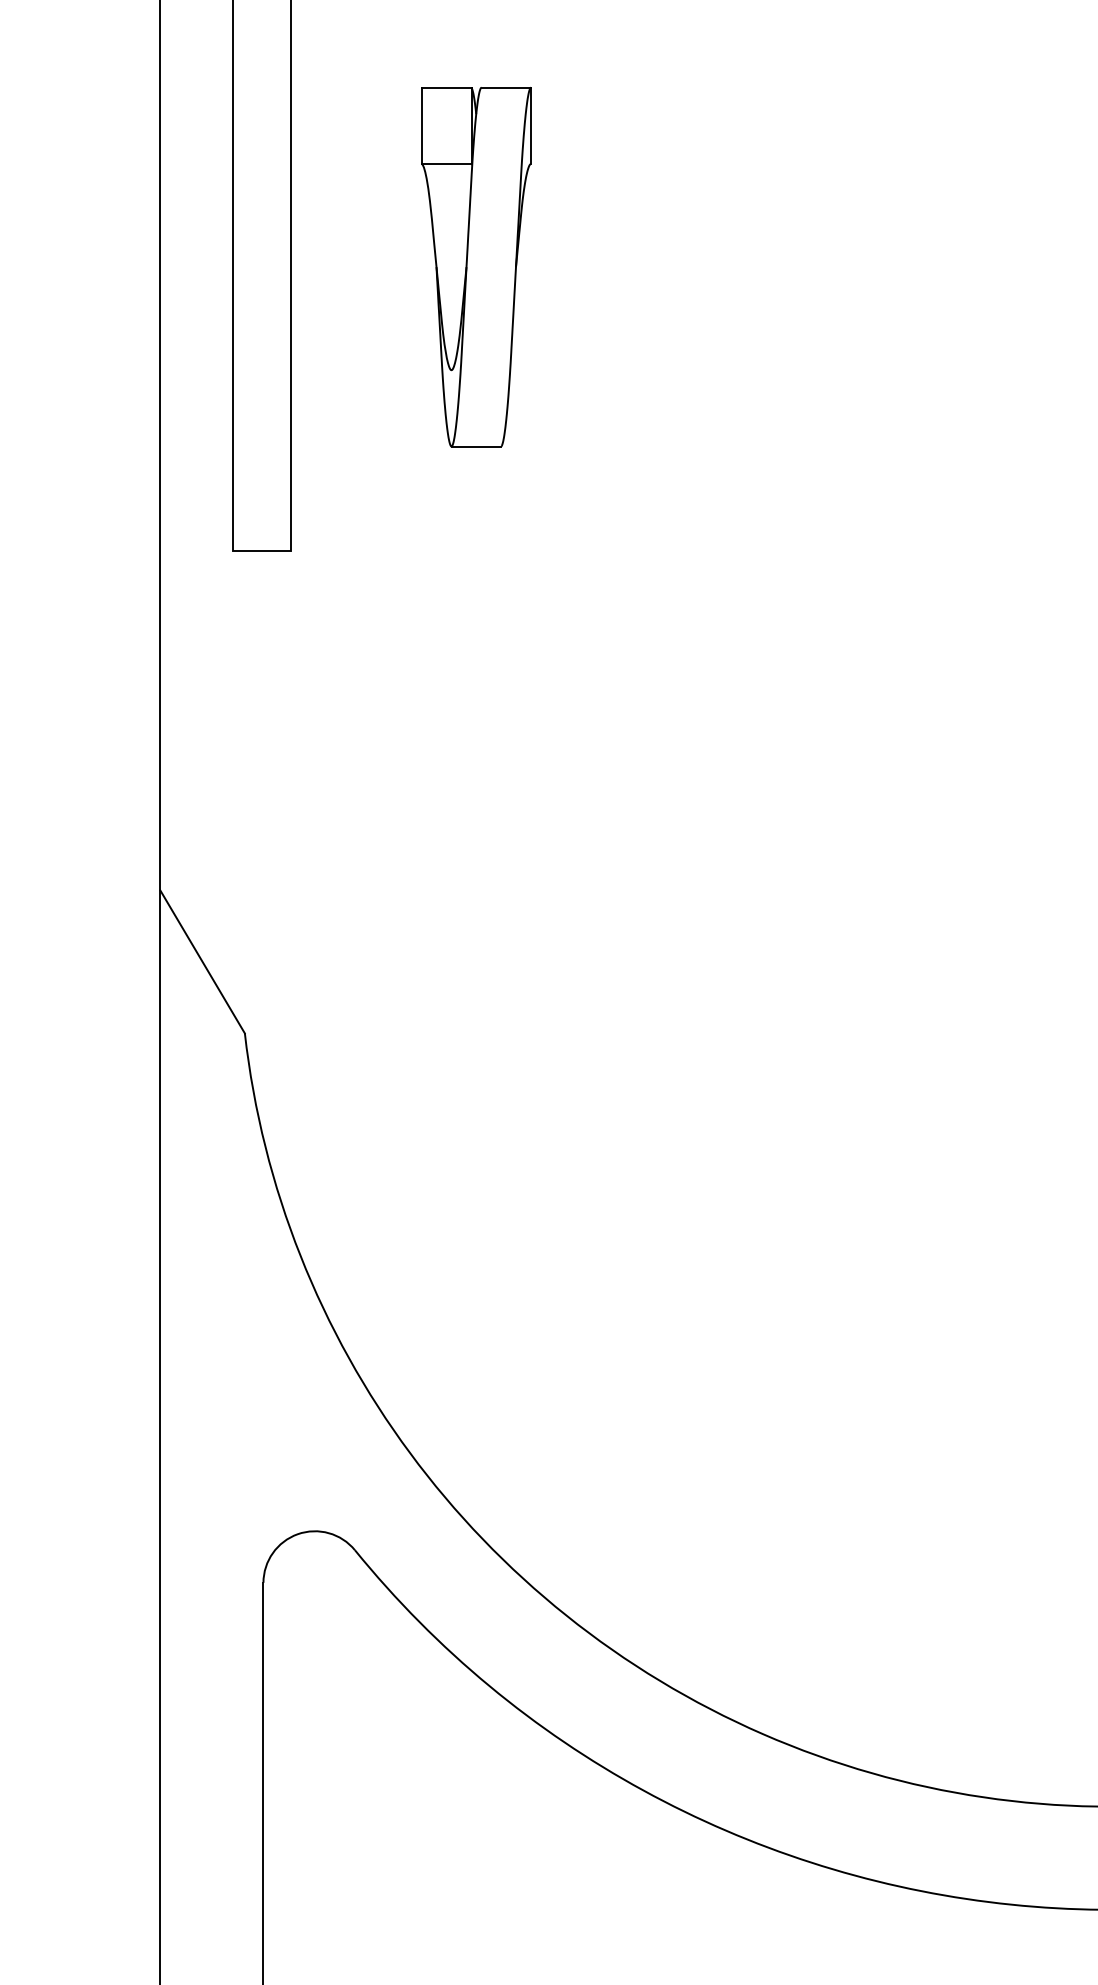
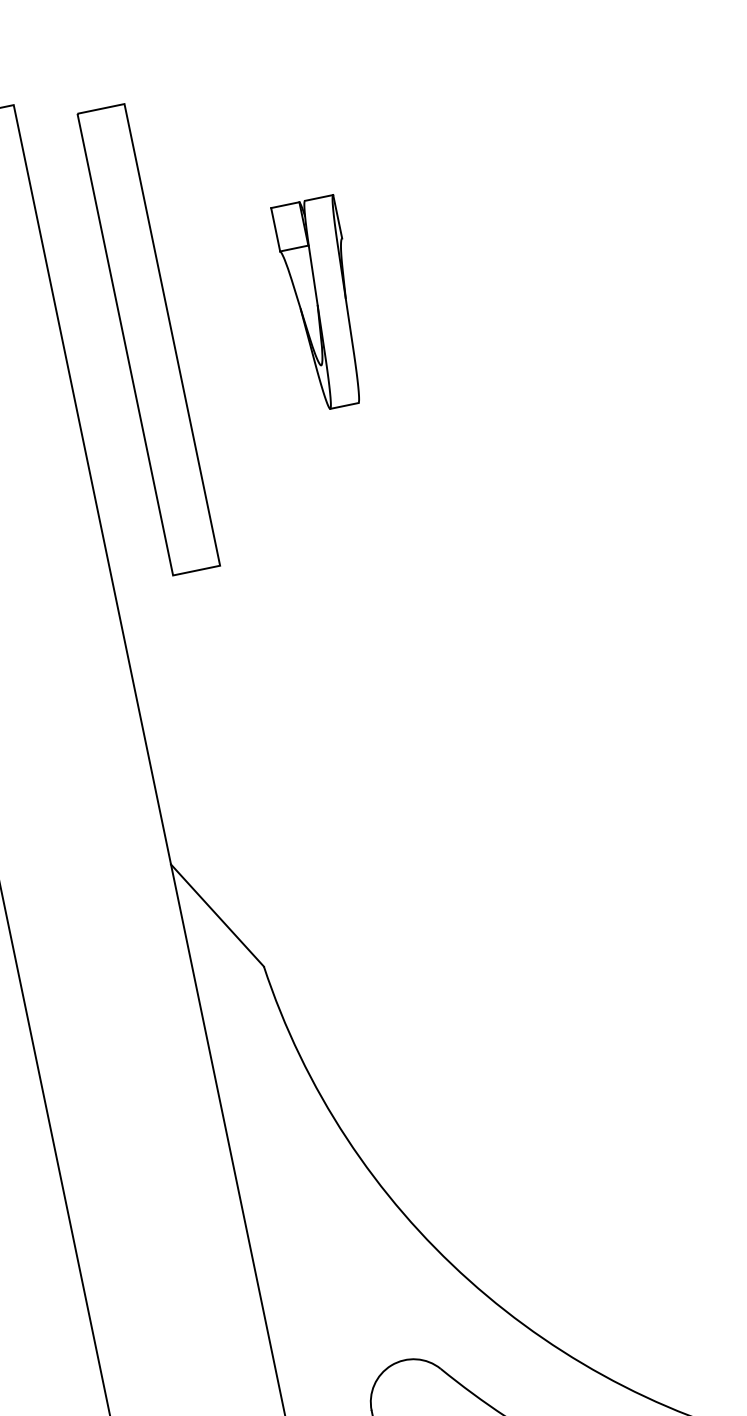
part: (476, 267) -> (323, 303), size x0.7

